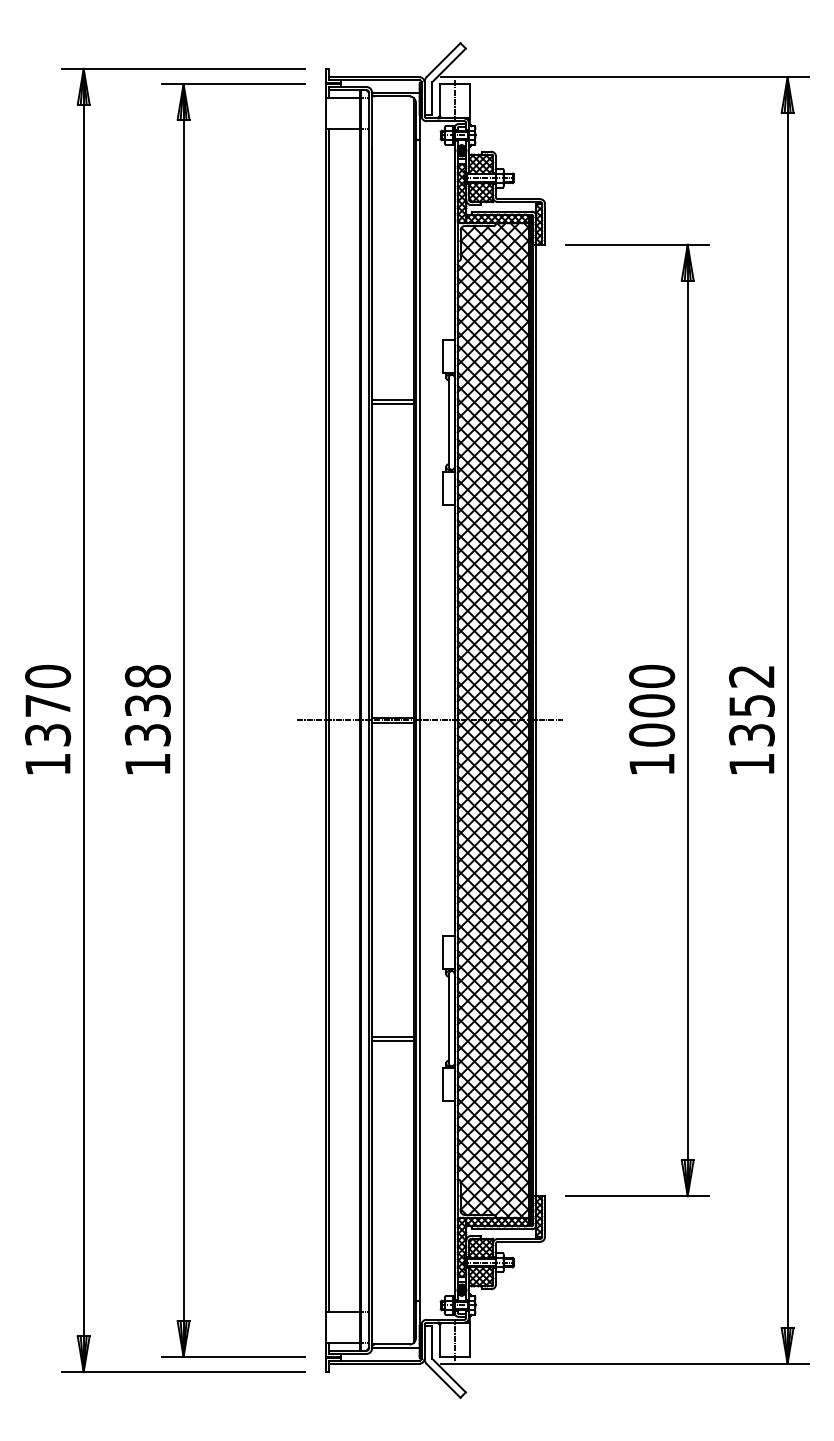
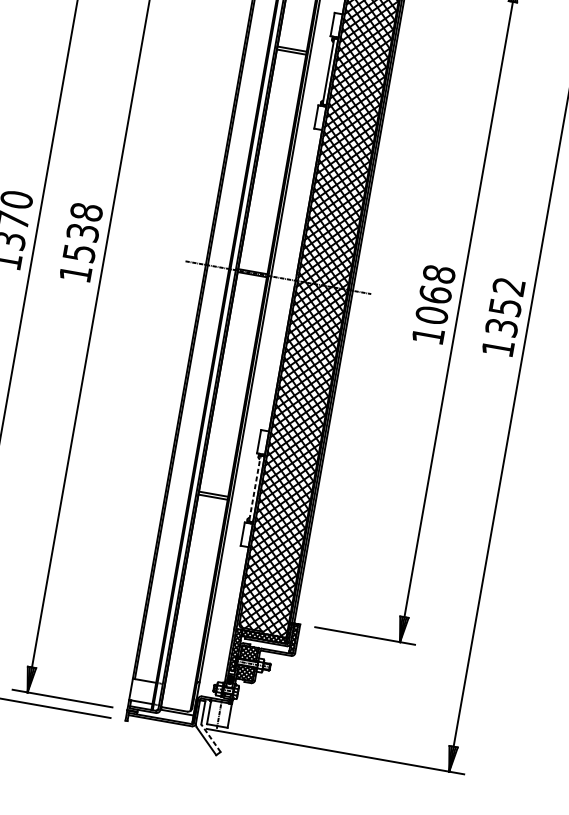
text: (651, 690) -> (437, 284), 1000 -> 1068
text: (147, 734) -> (79, 252), 1338 -> 1538
line: (448, 1018) -> (254, 488), solid -> dashed
line: (449, 1375) -> (211, 738), solid -> dashed

